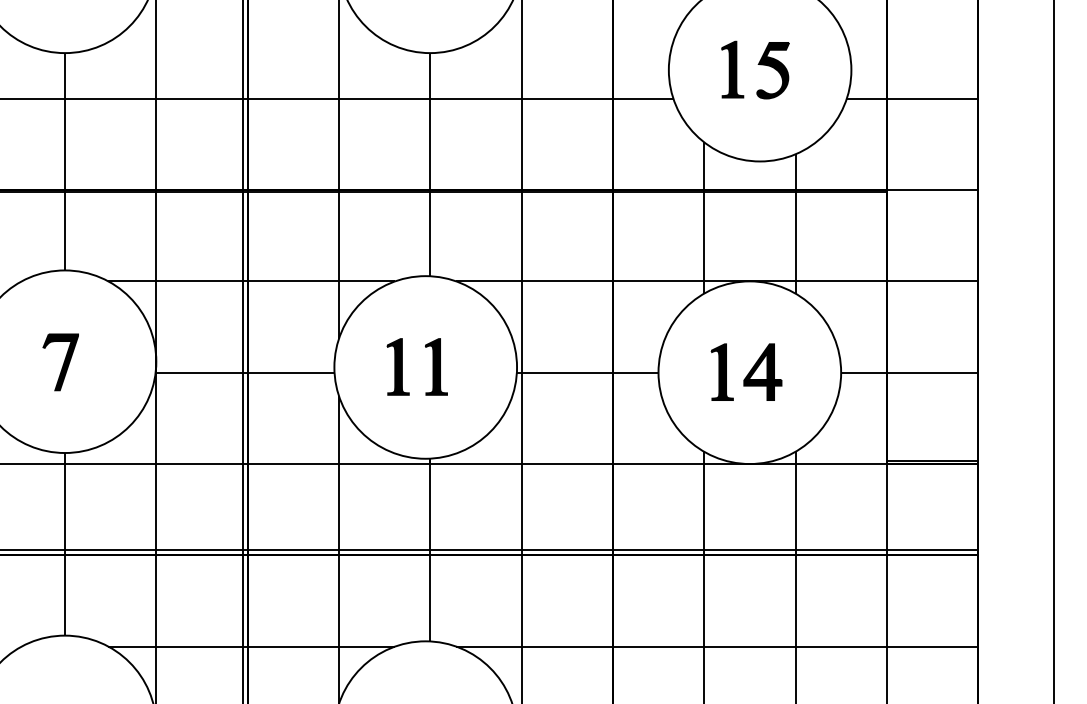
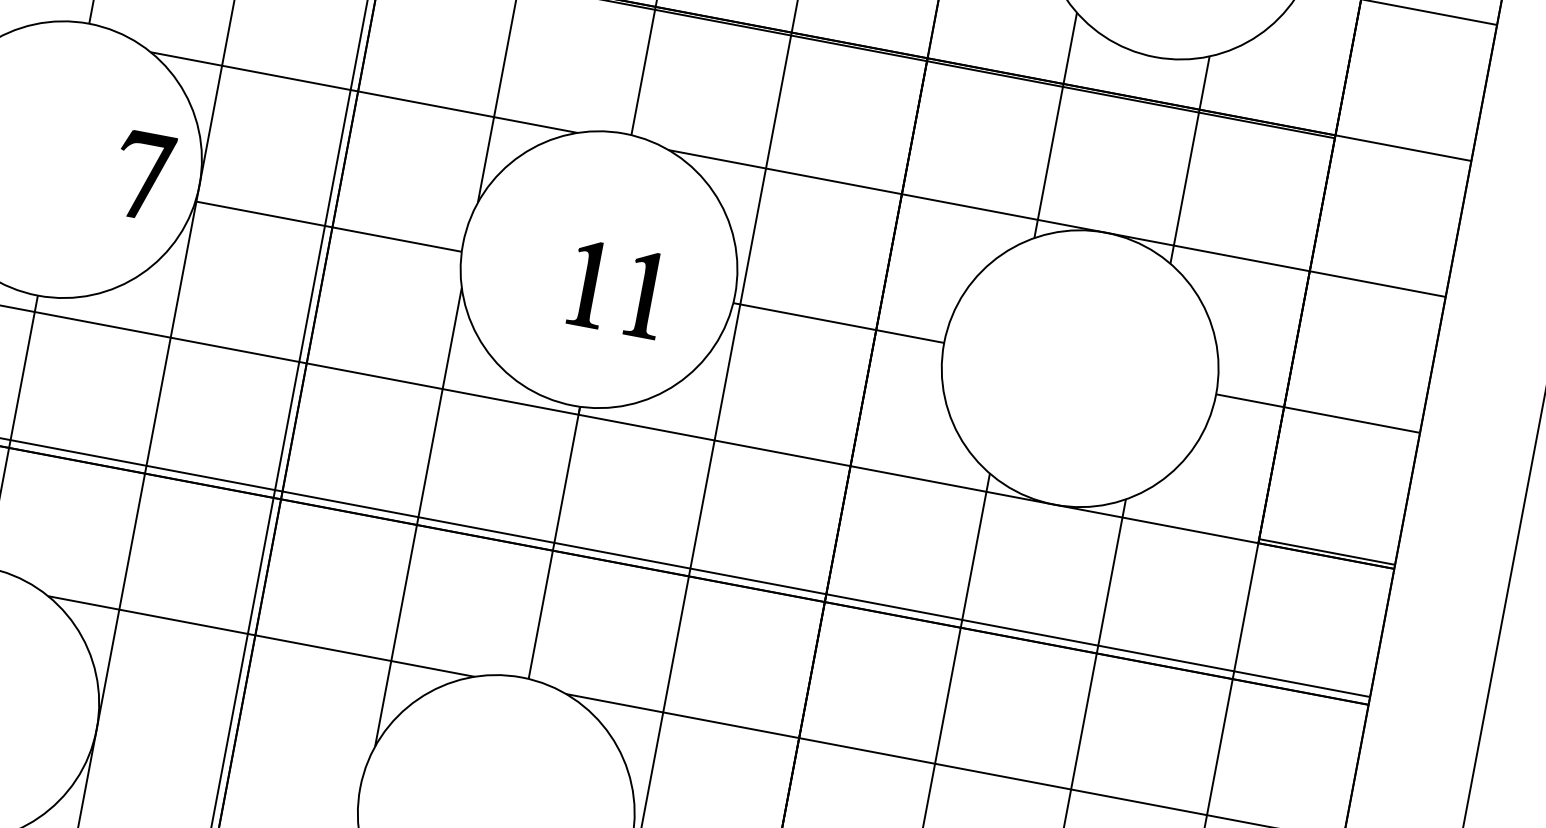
part: (60, 362) -> (142, 175), moved
part: (402, 366) -> (595, 284), moved
part: (746, 371) -> (1075, 365), removed

